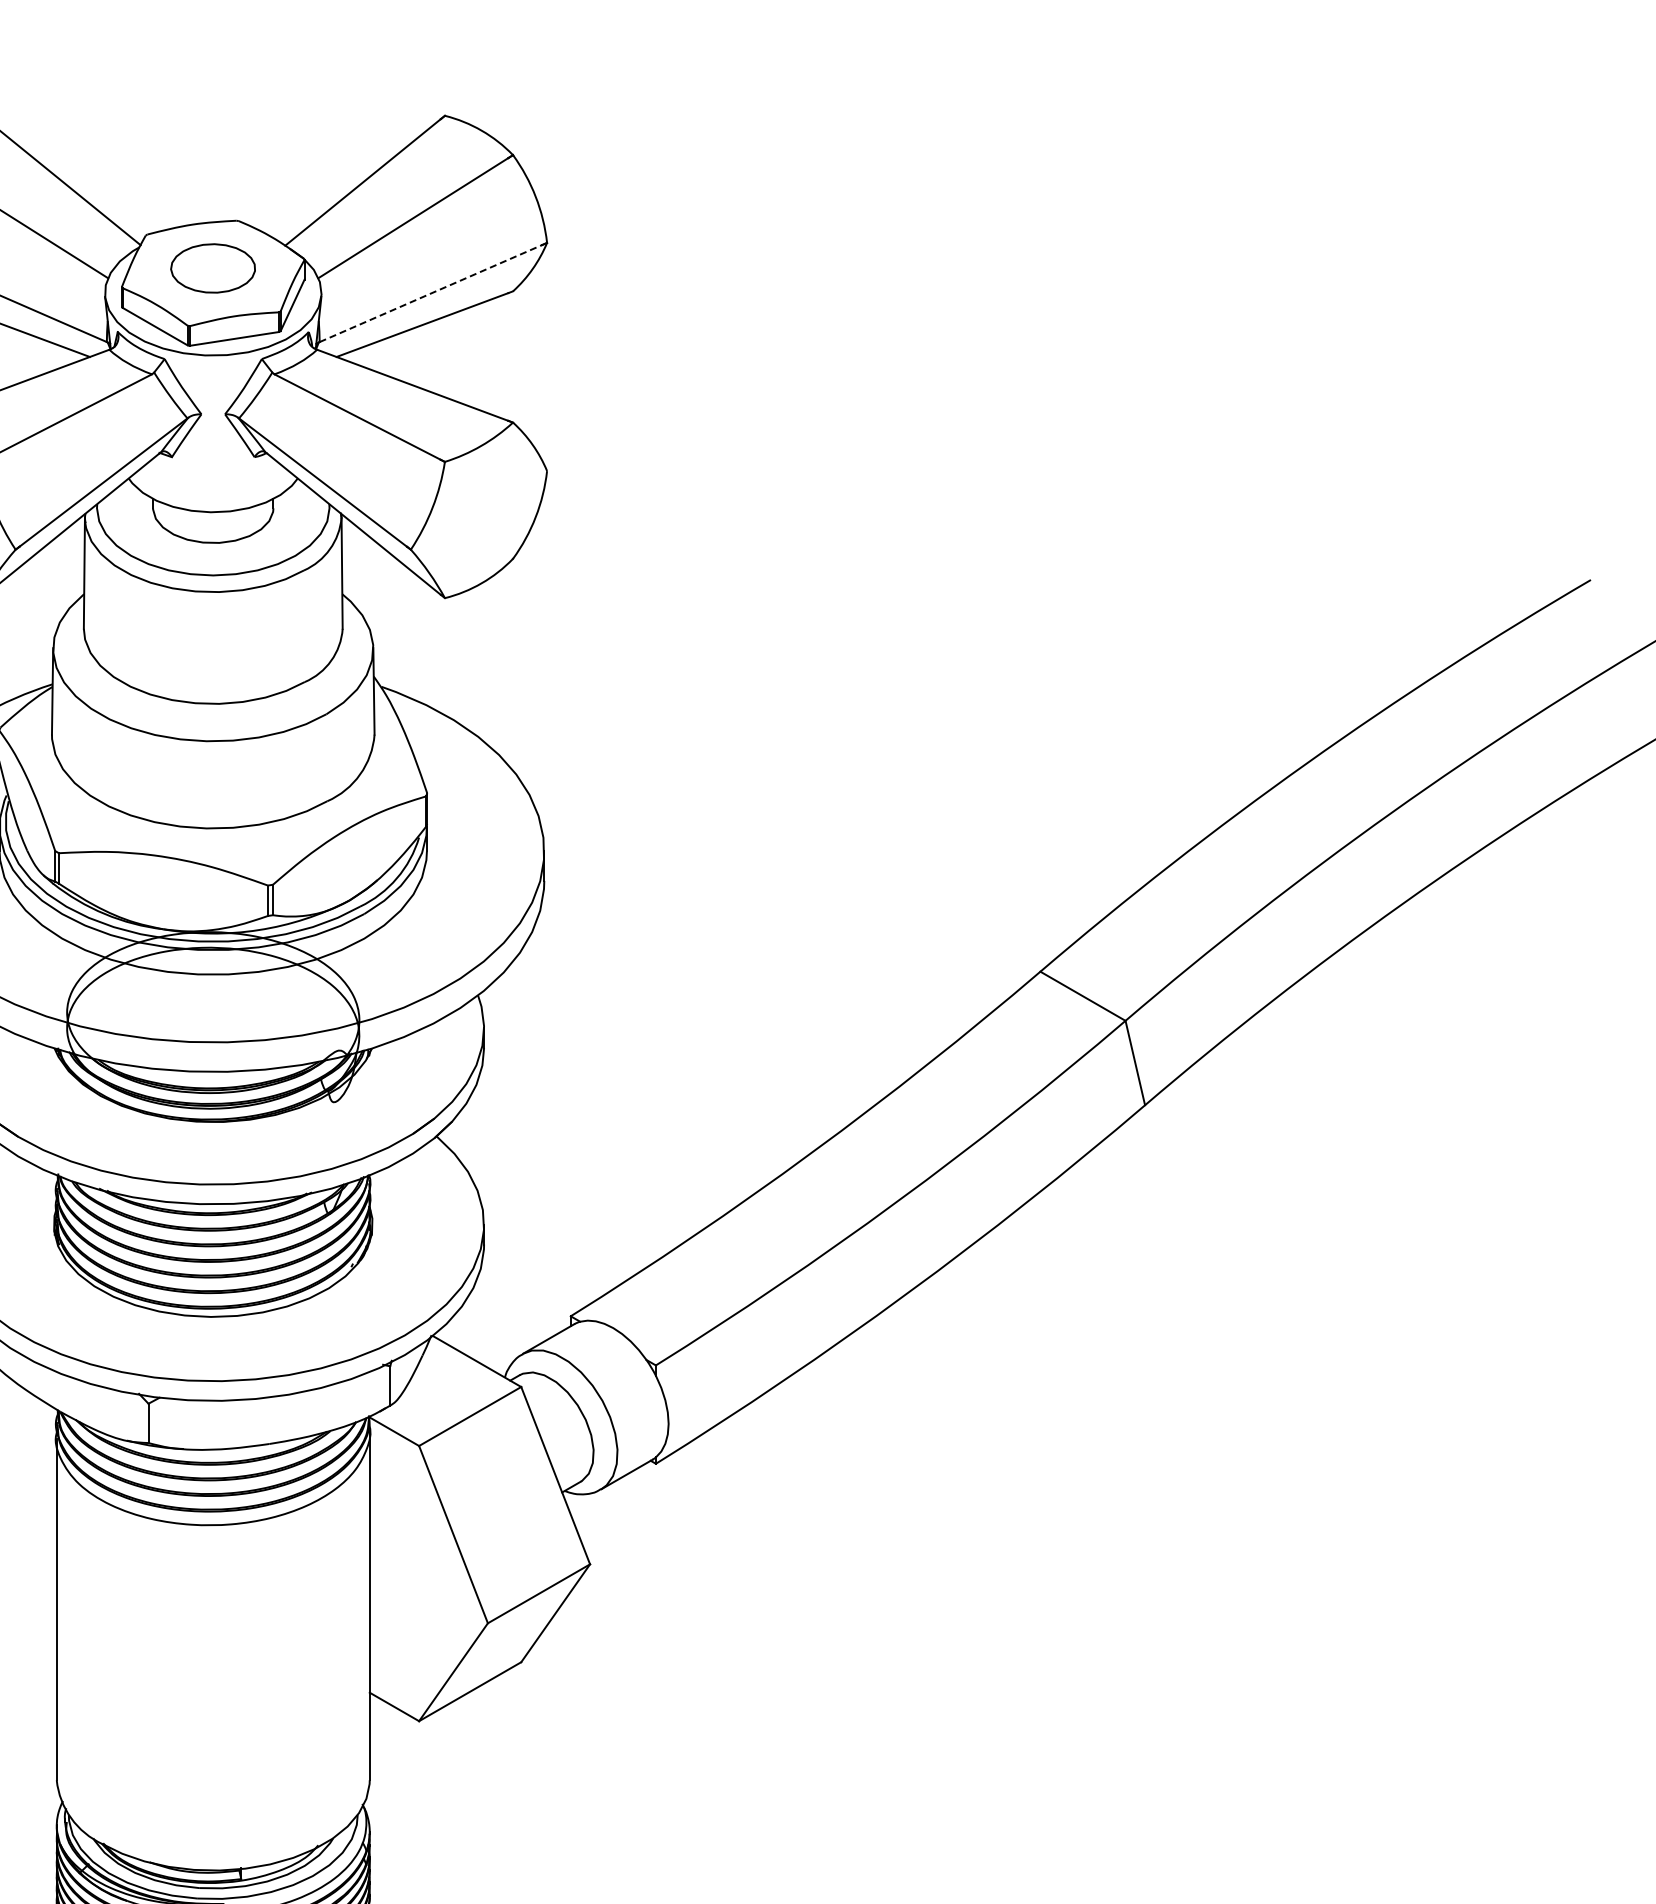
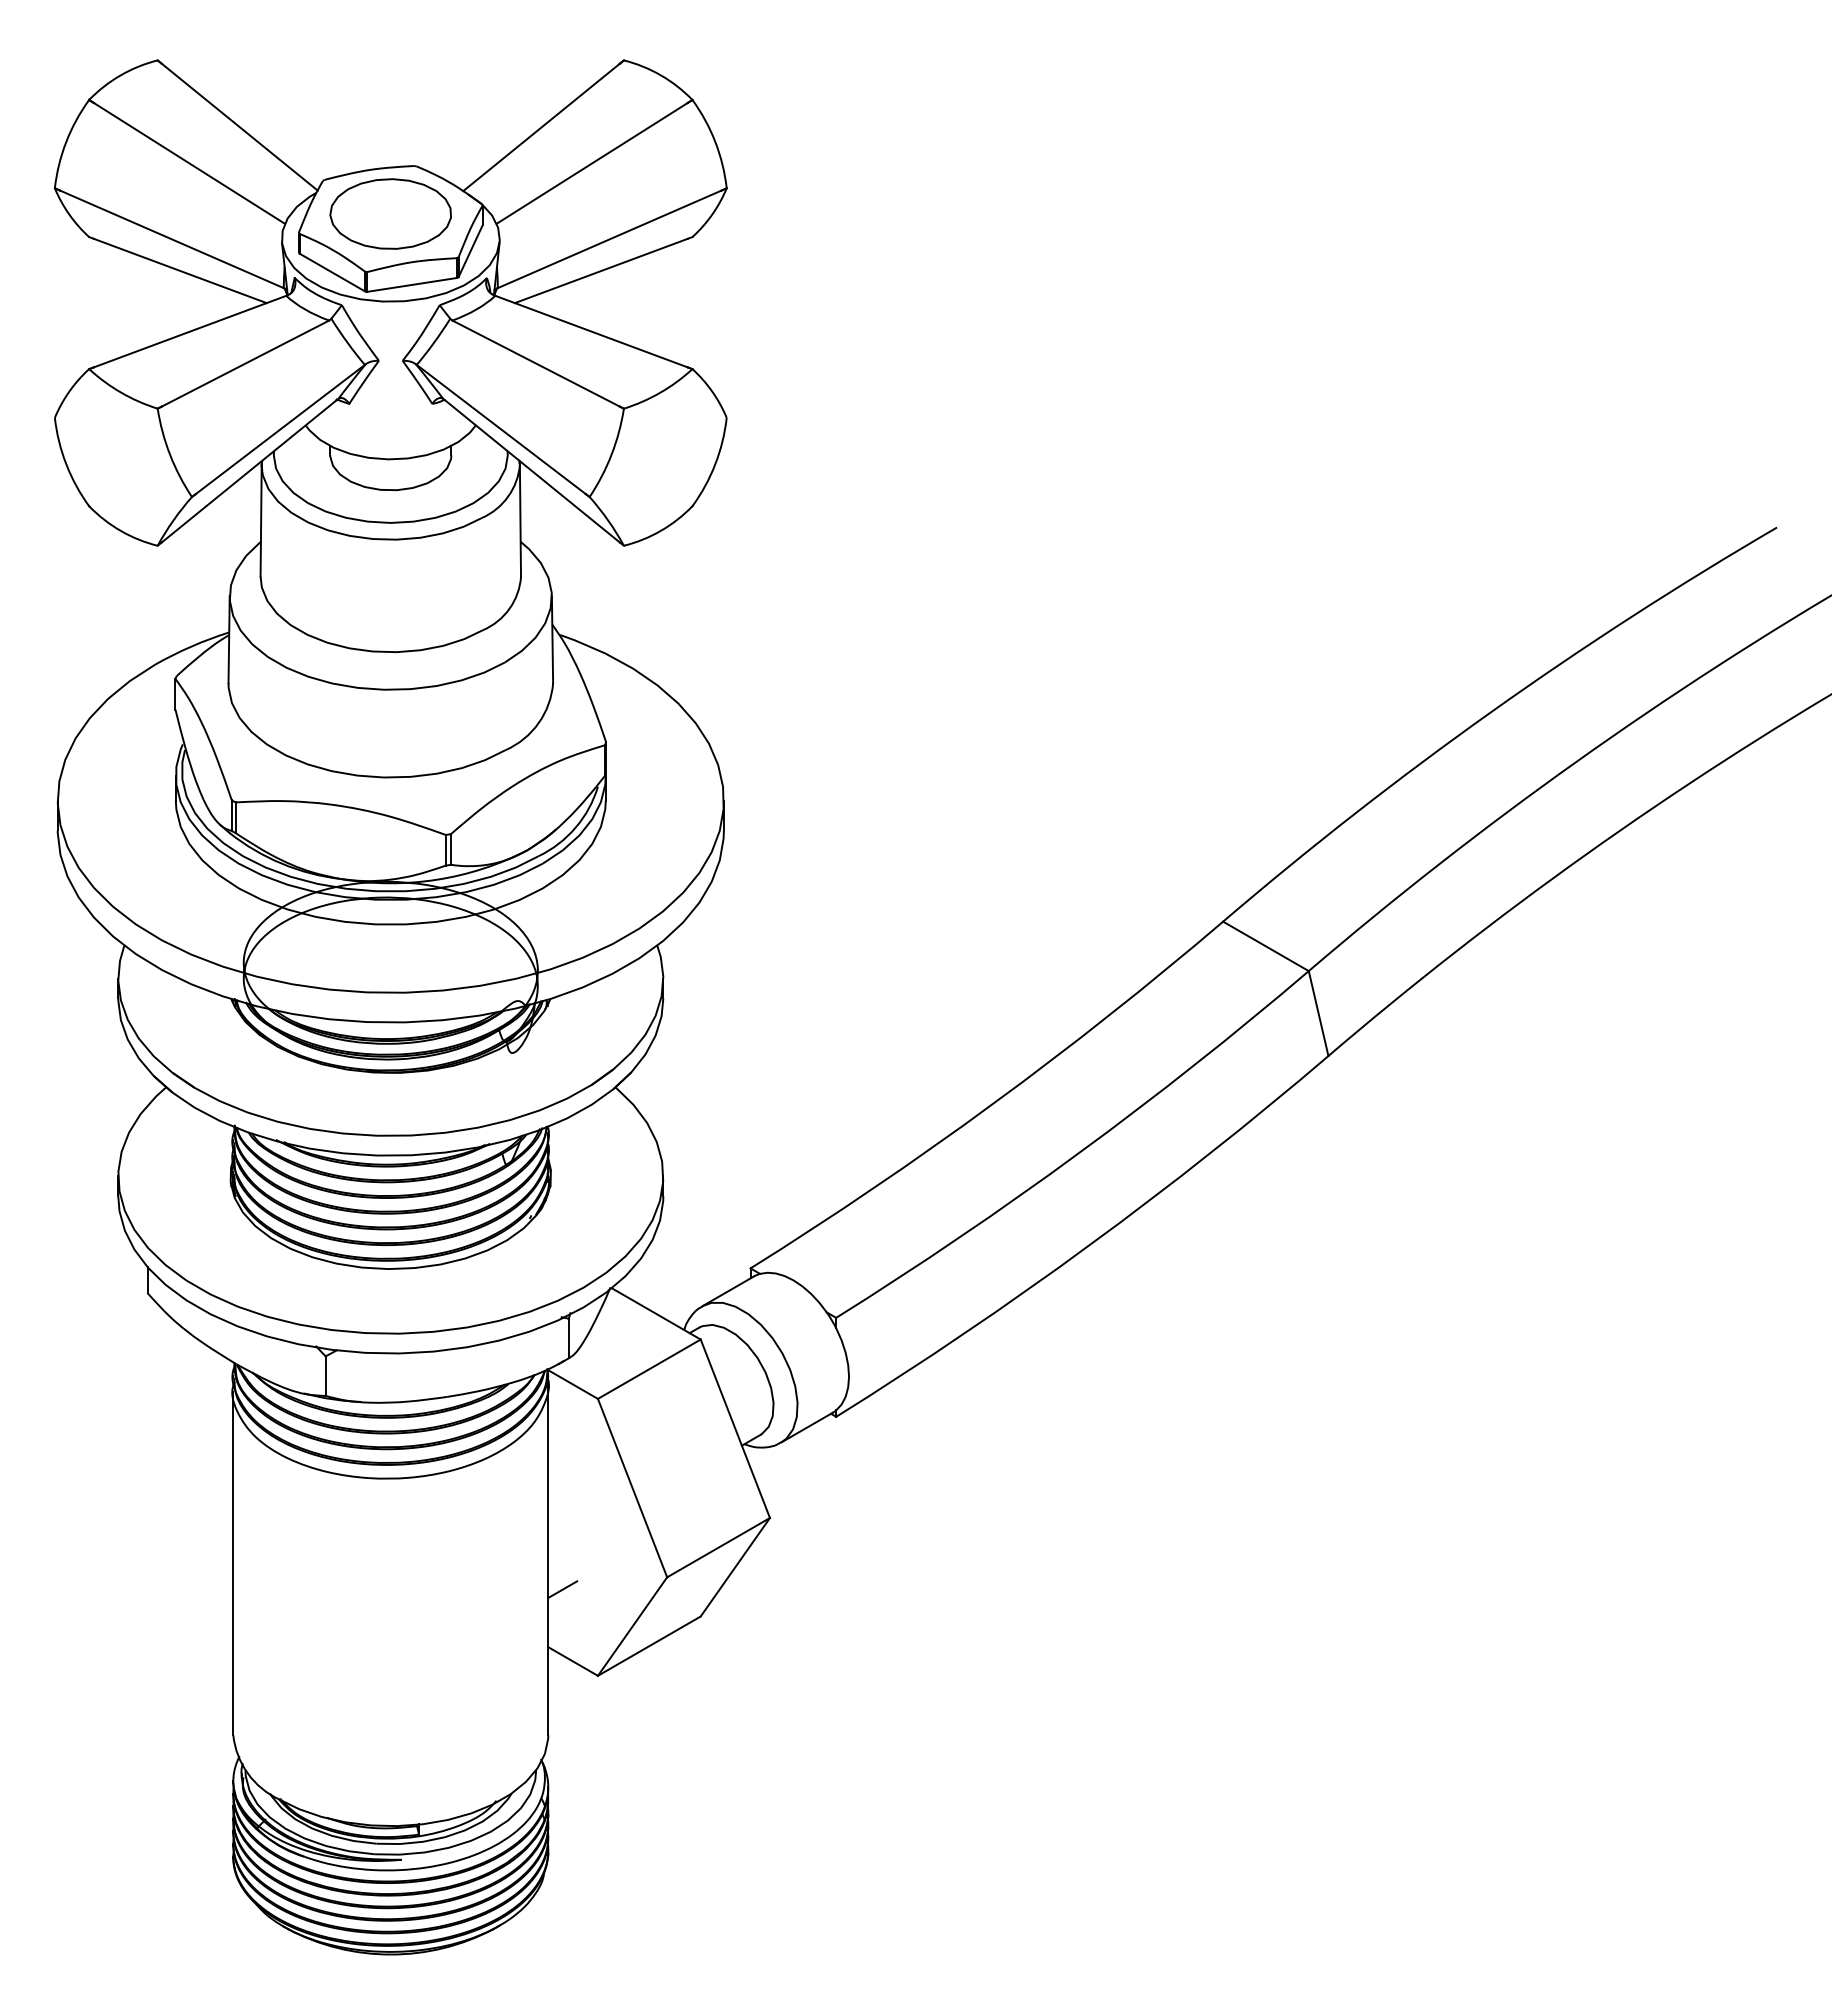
part: (212, 267) -> (390, 213), size x1.43
line: (431, 293) -> (610, 239), dashed -> solid
line: (383, 1635) -> (562, 1589), added

